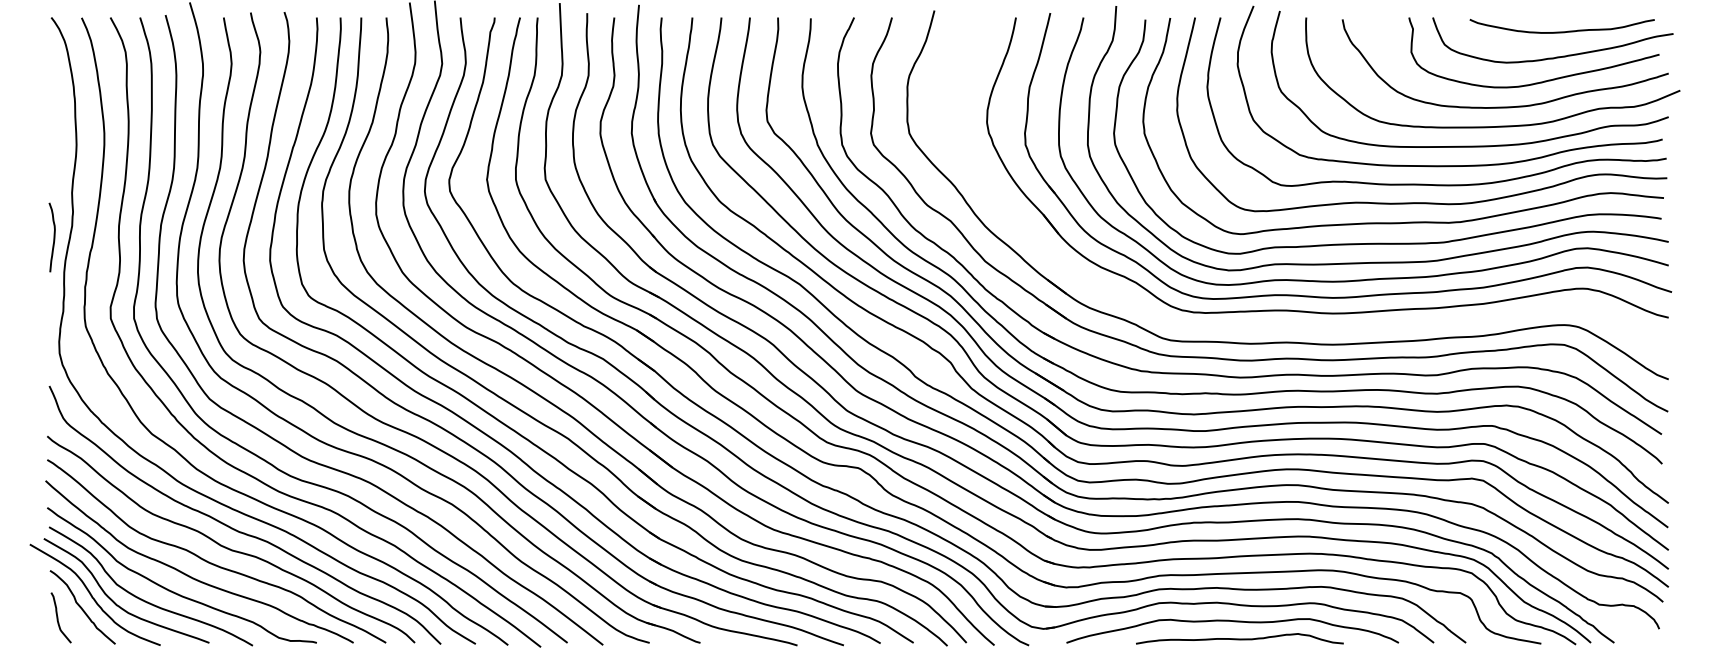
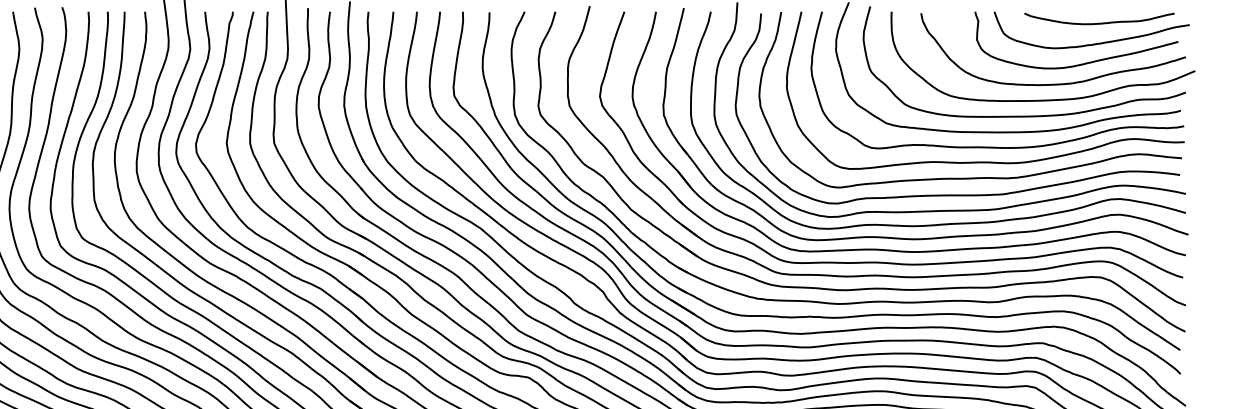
part: (1294, 325) -> (882, 261), added

